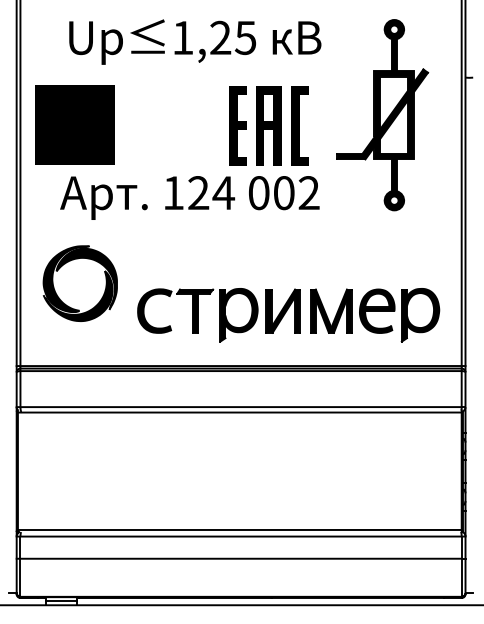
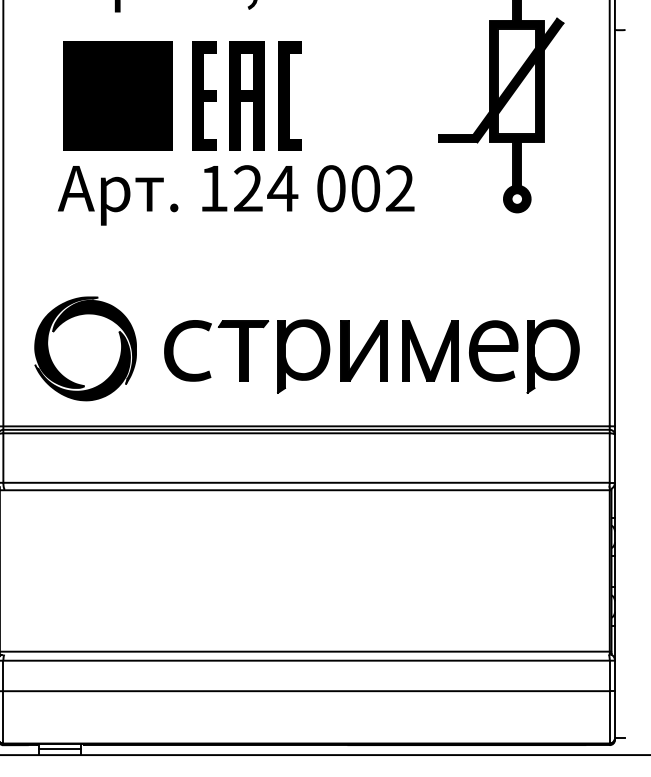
text: (74, 124) -> (117, 94), moved
part: (268, 125) -> (246, 95), moved
part: (79, 283) -> (84, 348), moved

